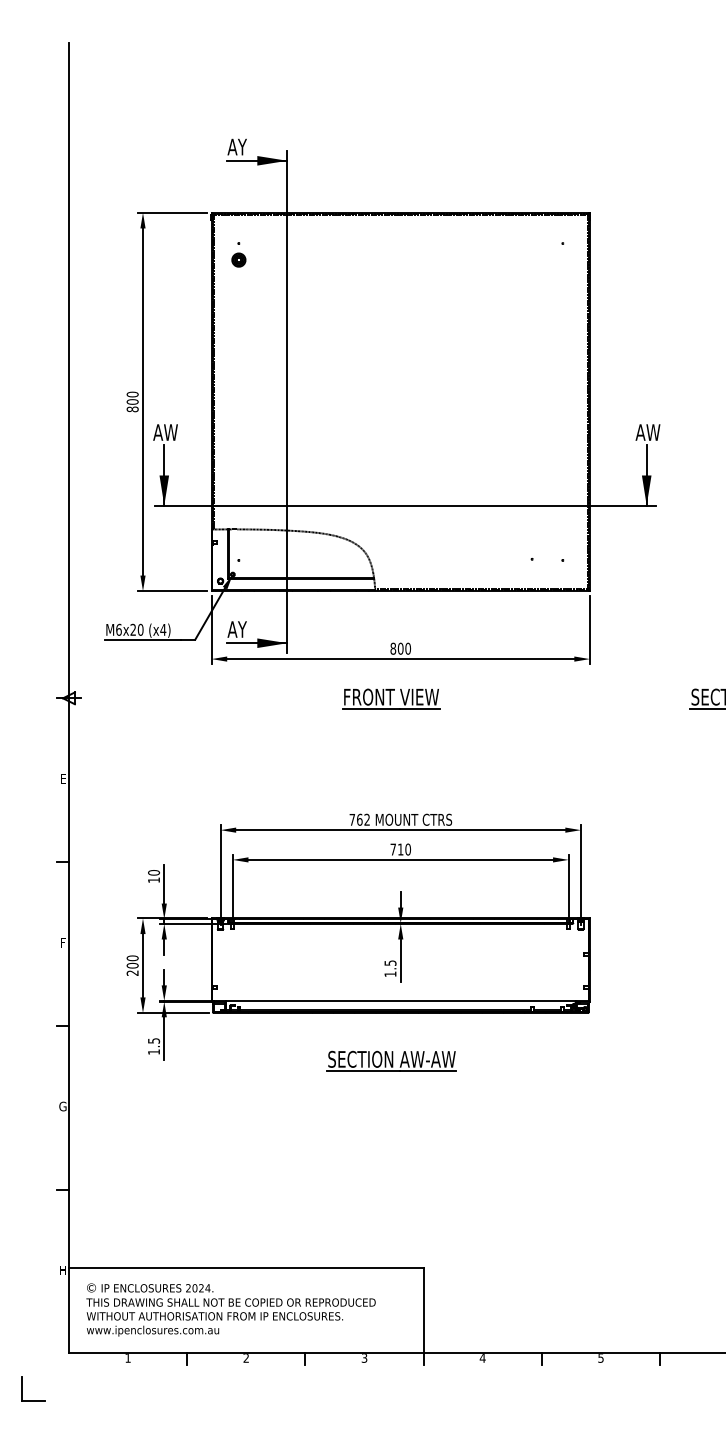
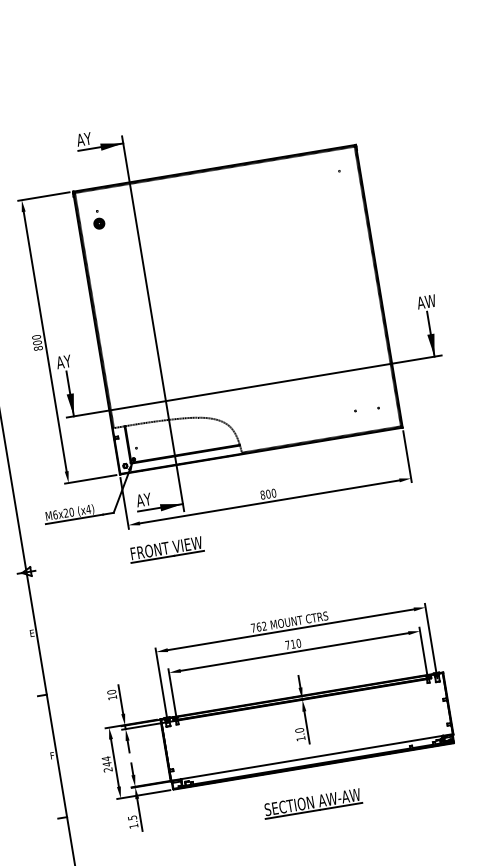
text: (170, 432) -> (69, 361), AW -> AY
part: (391, 698) -> (166, 549), moved
text: (132, 961) -> (106, 761), 200 -> 244
text: (390, 962) -> (299, 729), 1.5 -> 1.0

